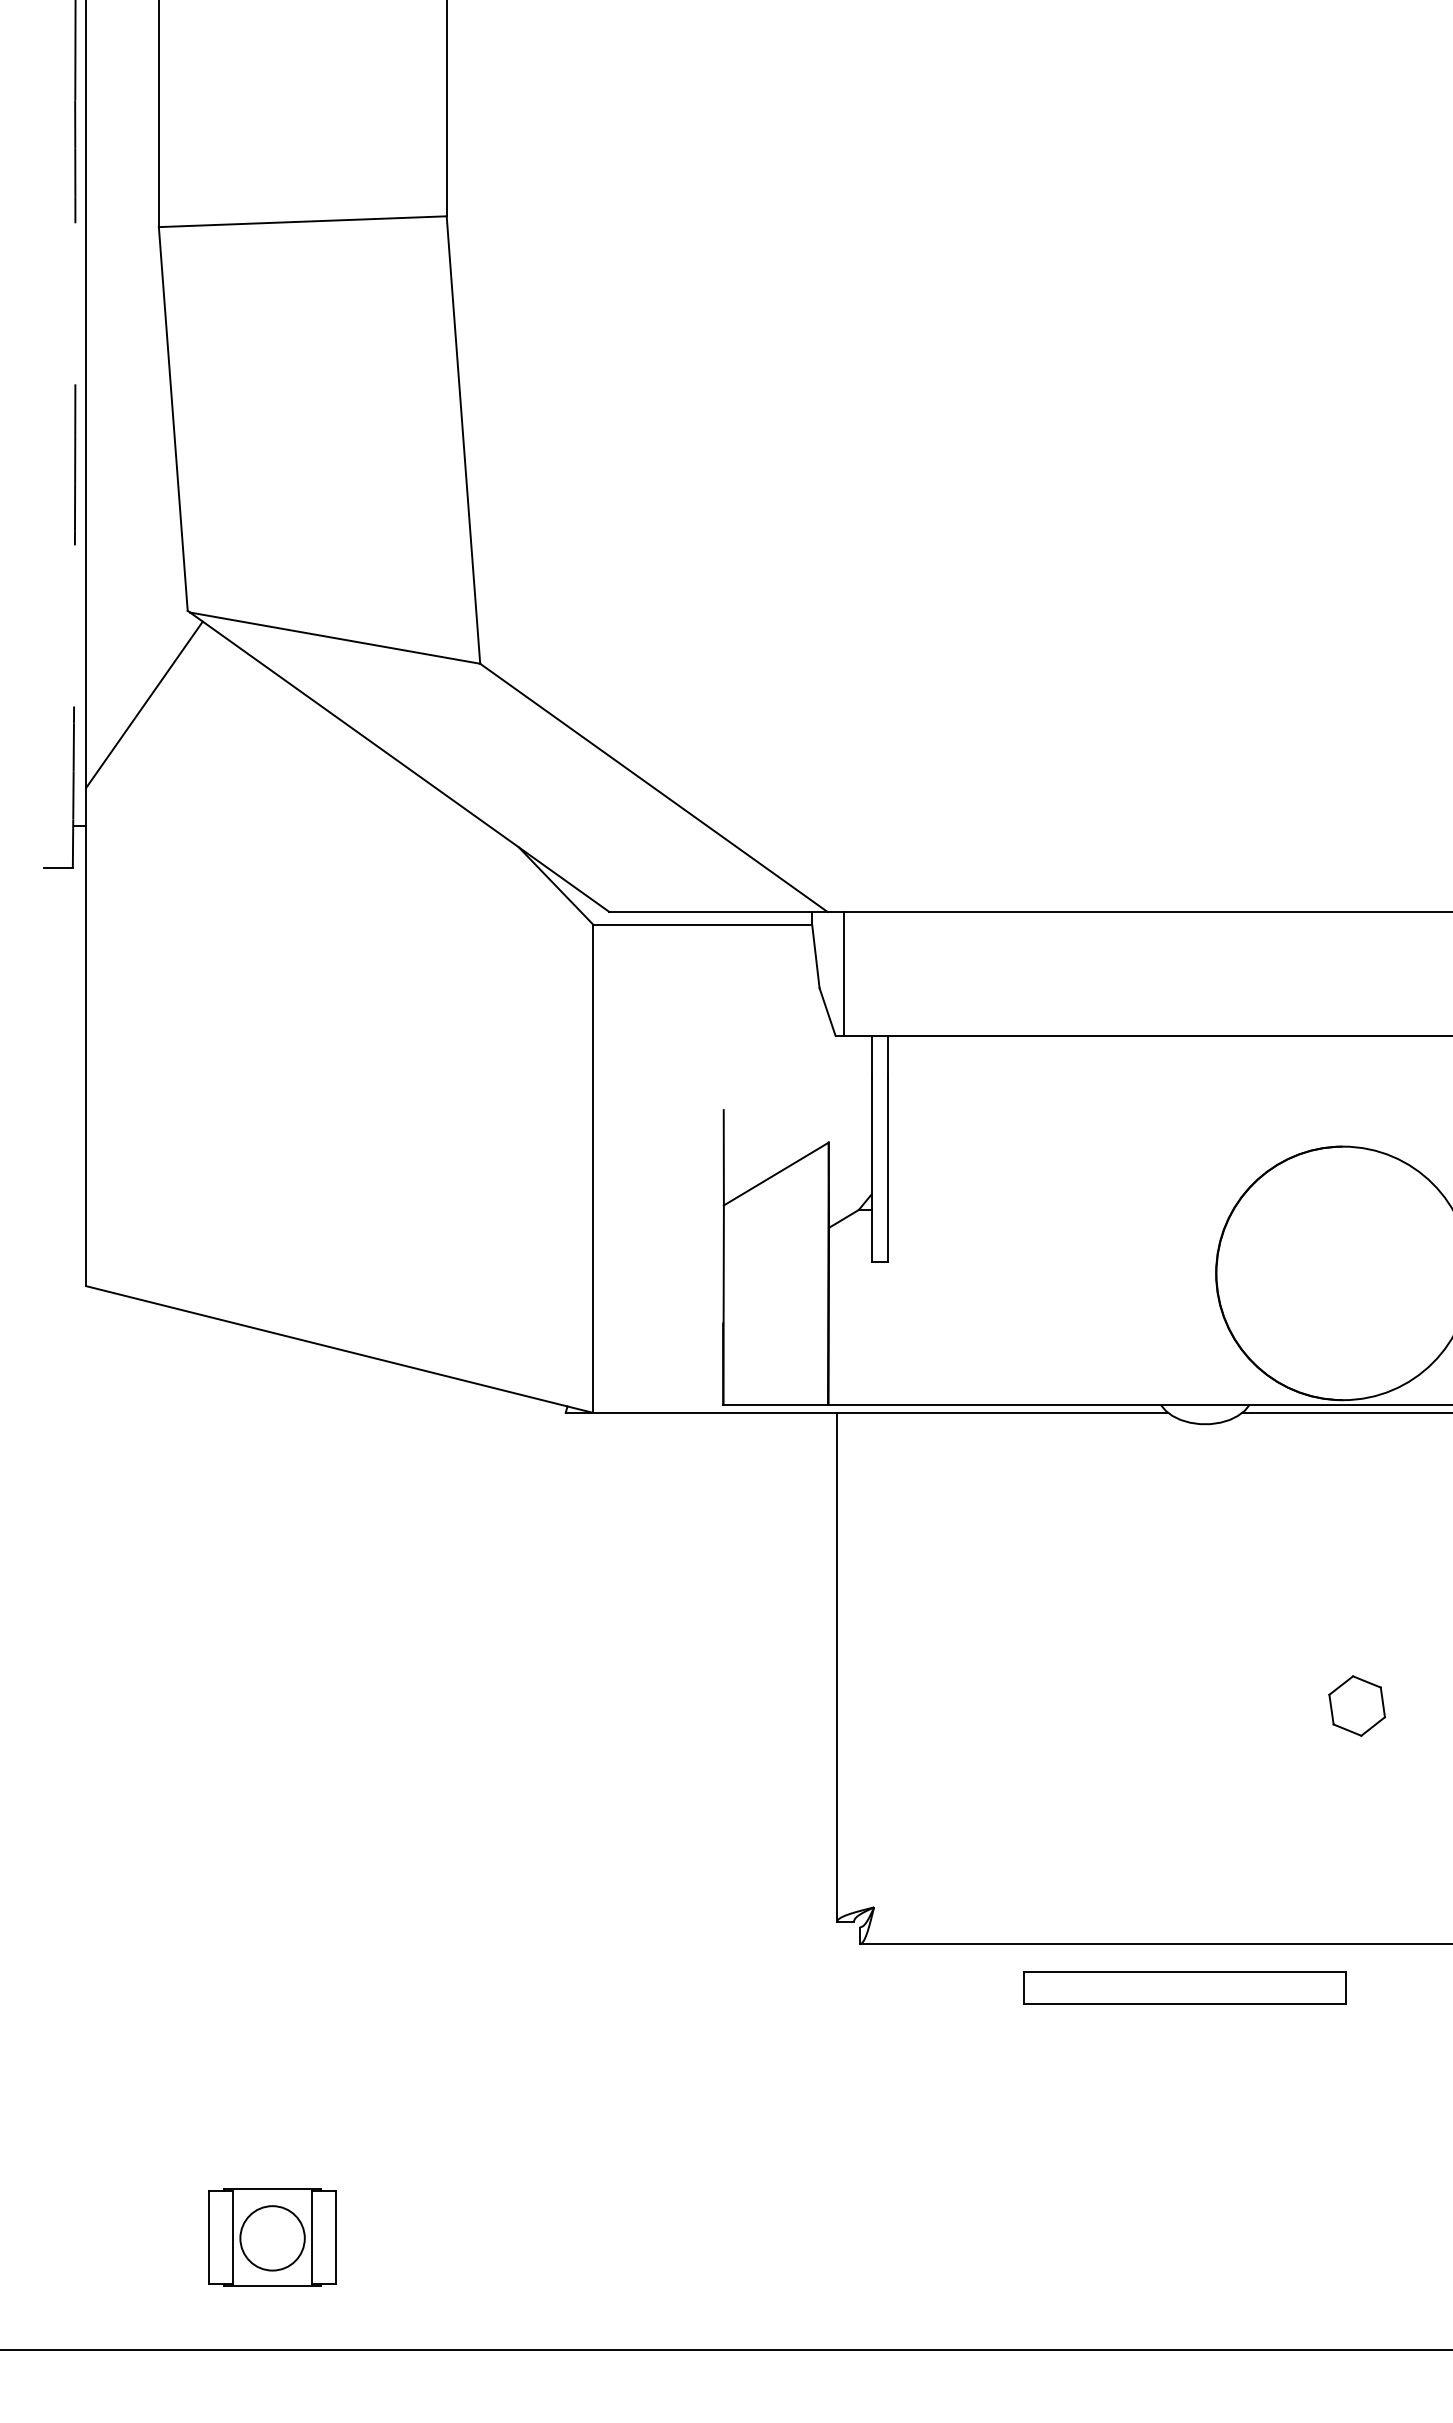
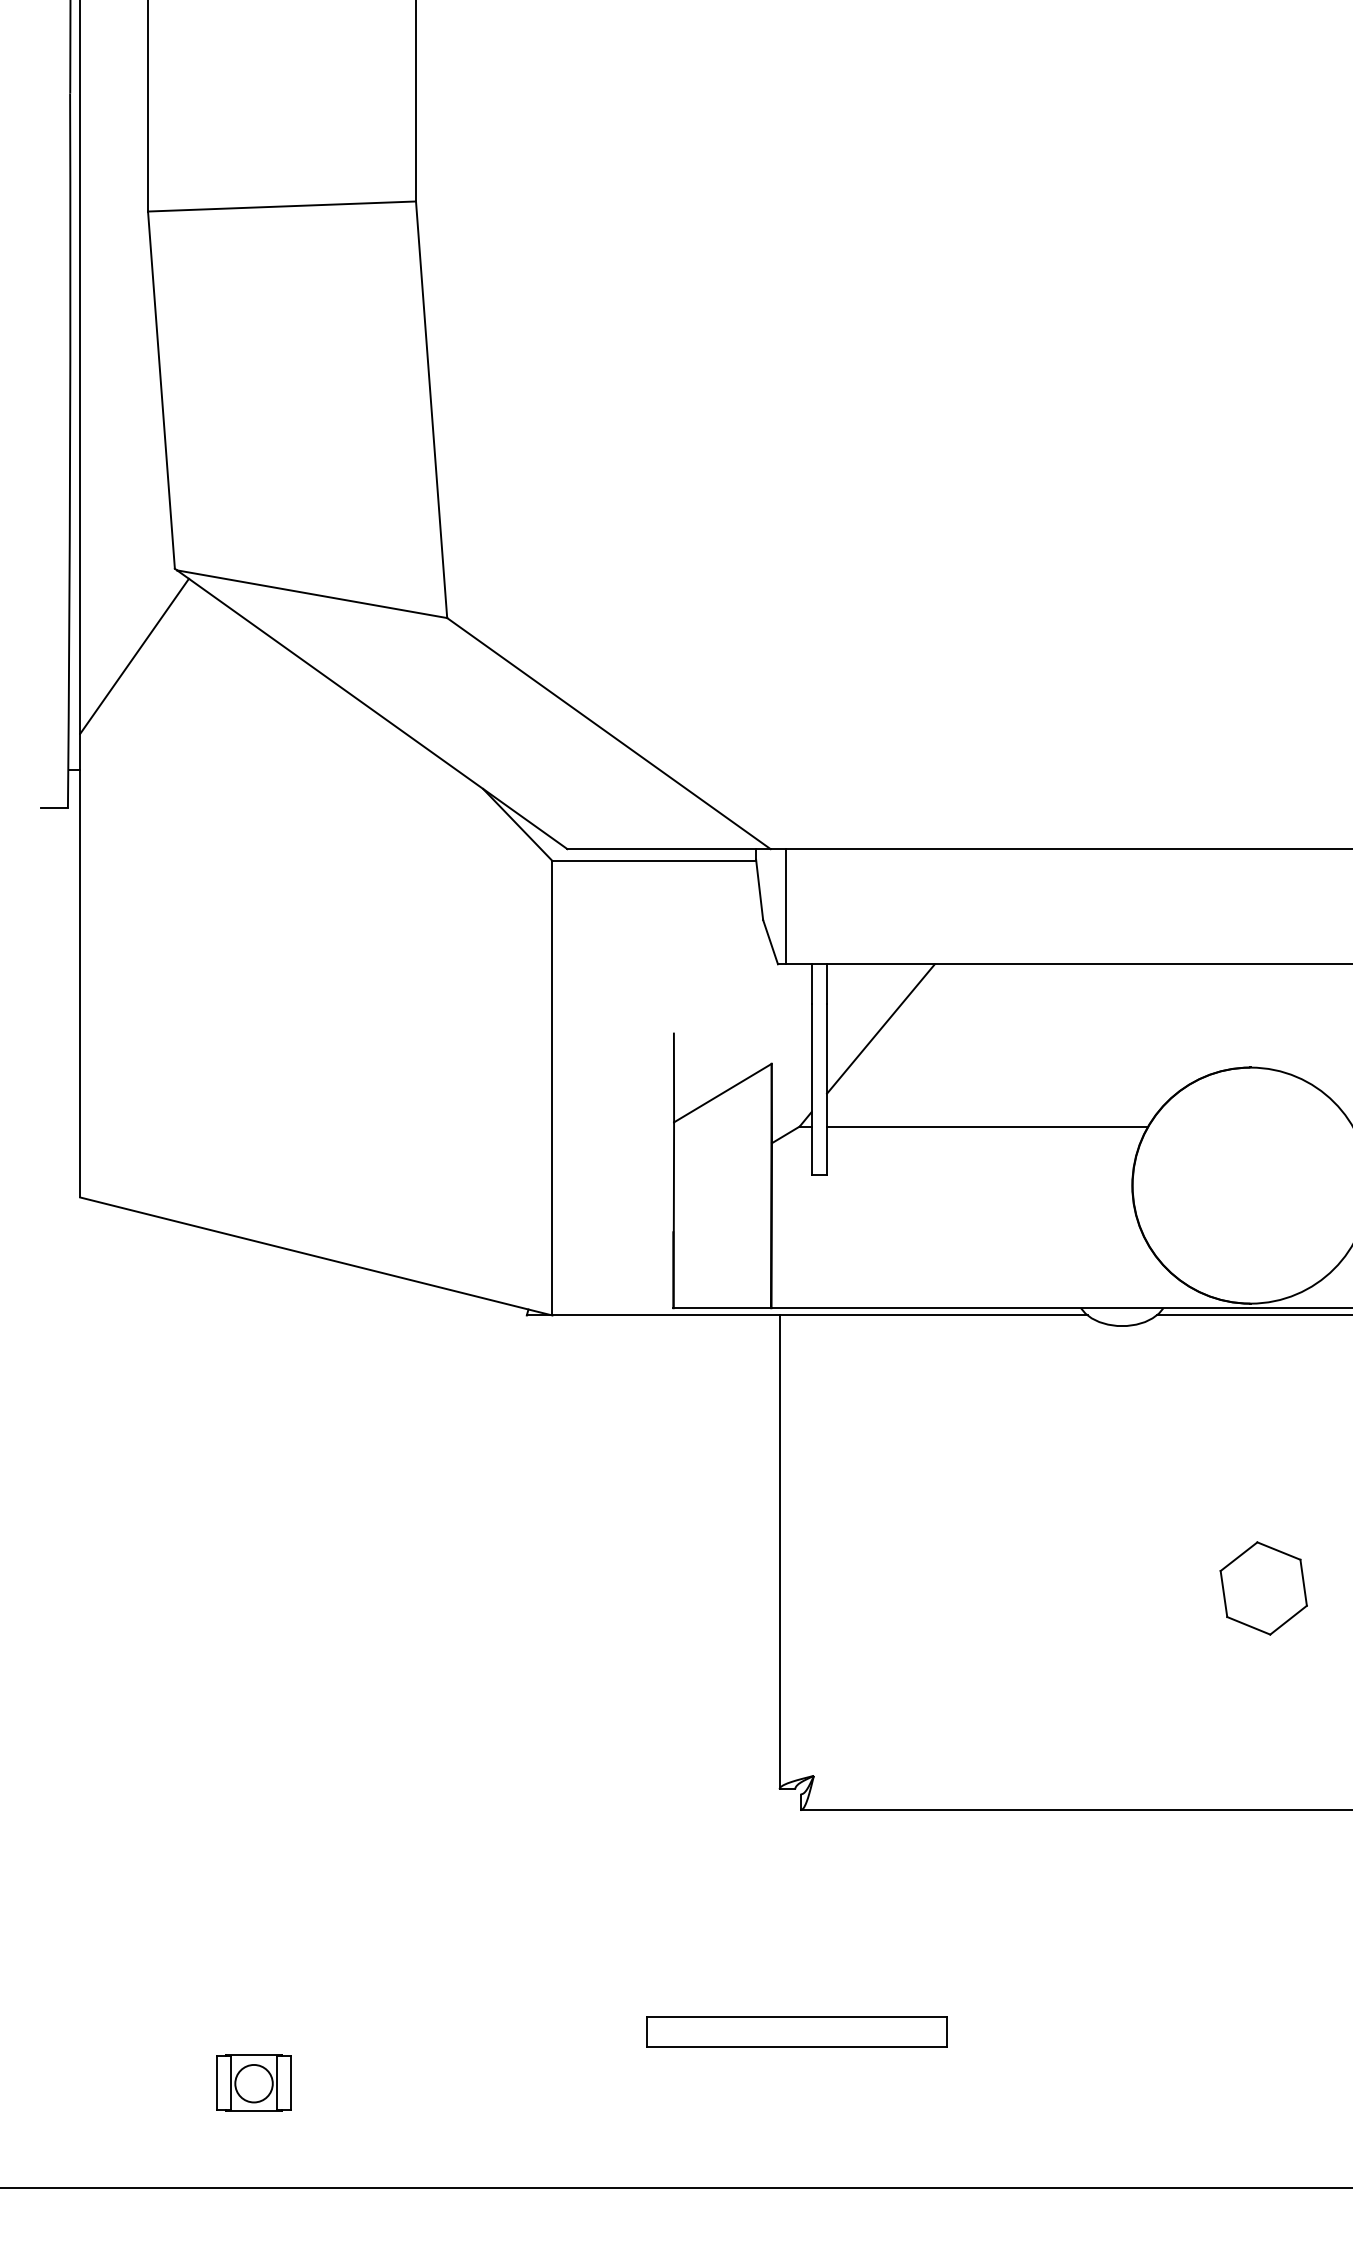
arc: (75, 483) -> (70, 450), dashed -> solid
line: (946, 1104) -> (881, 1028), added
line: (1060, 1209) -> (987, 1126), added
part: (1356, 1705) -> (1263, 1587), size x1.67
part: (1184, 1987) -> (796, 2032), moved
part: (272, 2237) -> (253, 2083), size x0.62

